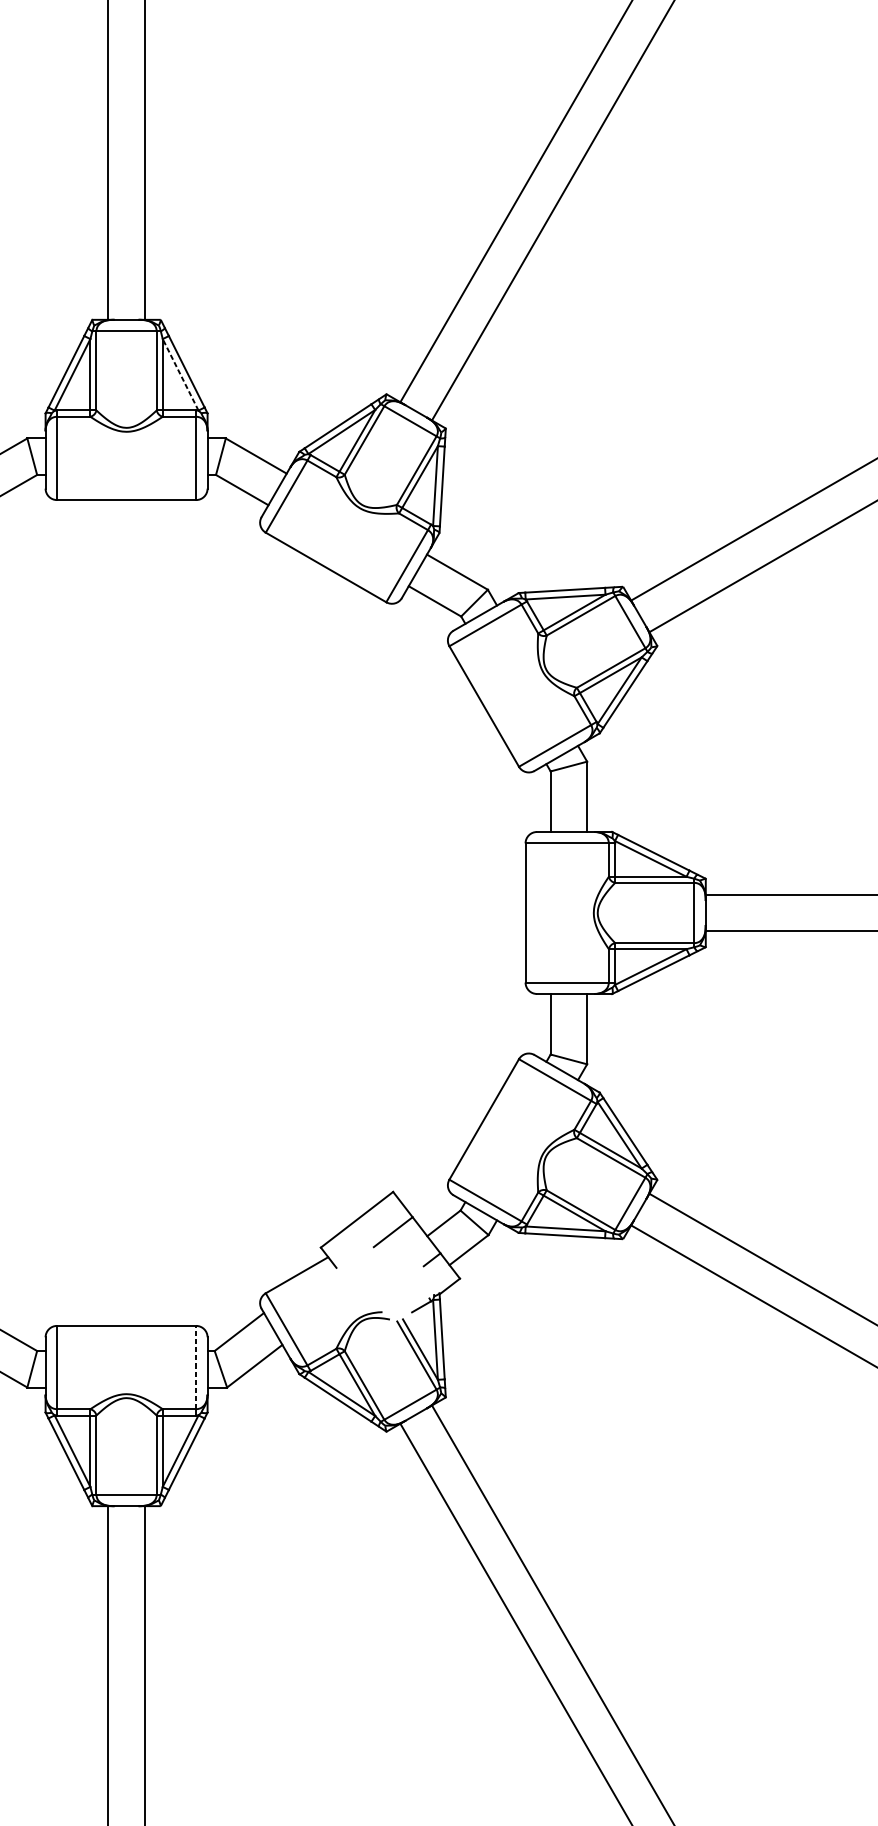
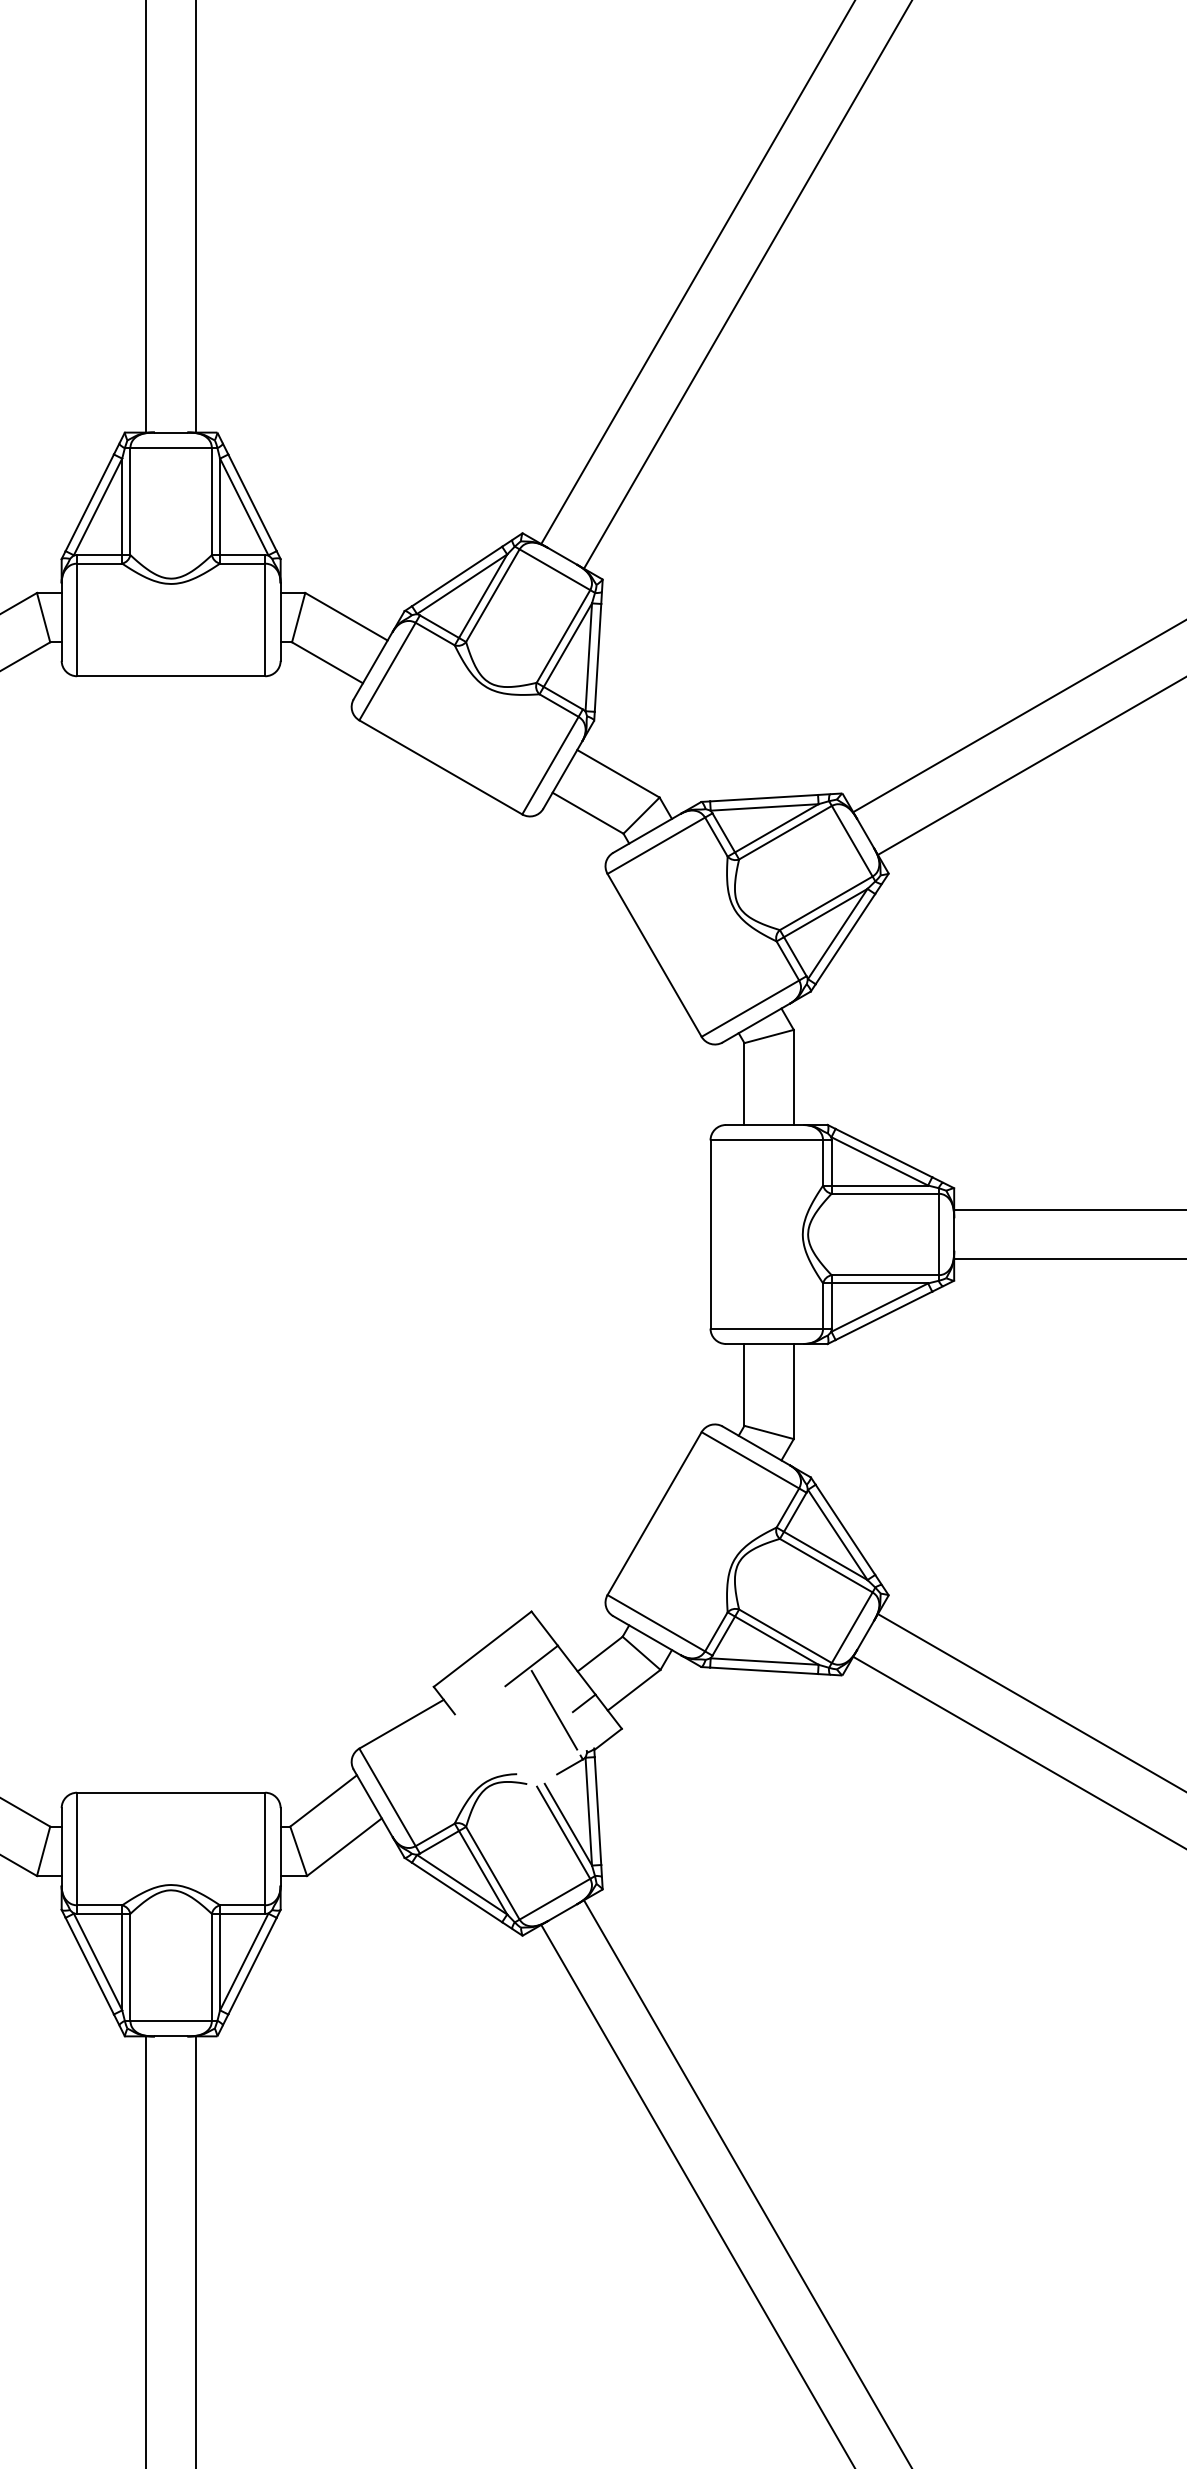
line: (180, 374) -> (244, 506), dashed -> solid
line: (410, 1265) -> (554, 1710), added
line: (196, 1367) -> (265, 1848), dashed -> solid

